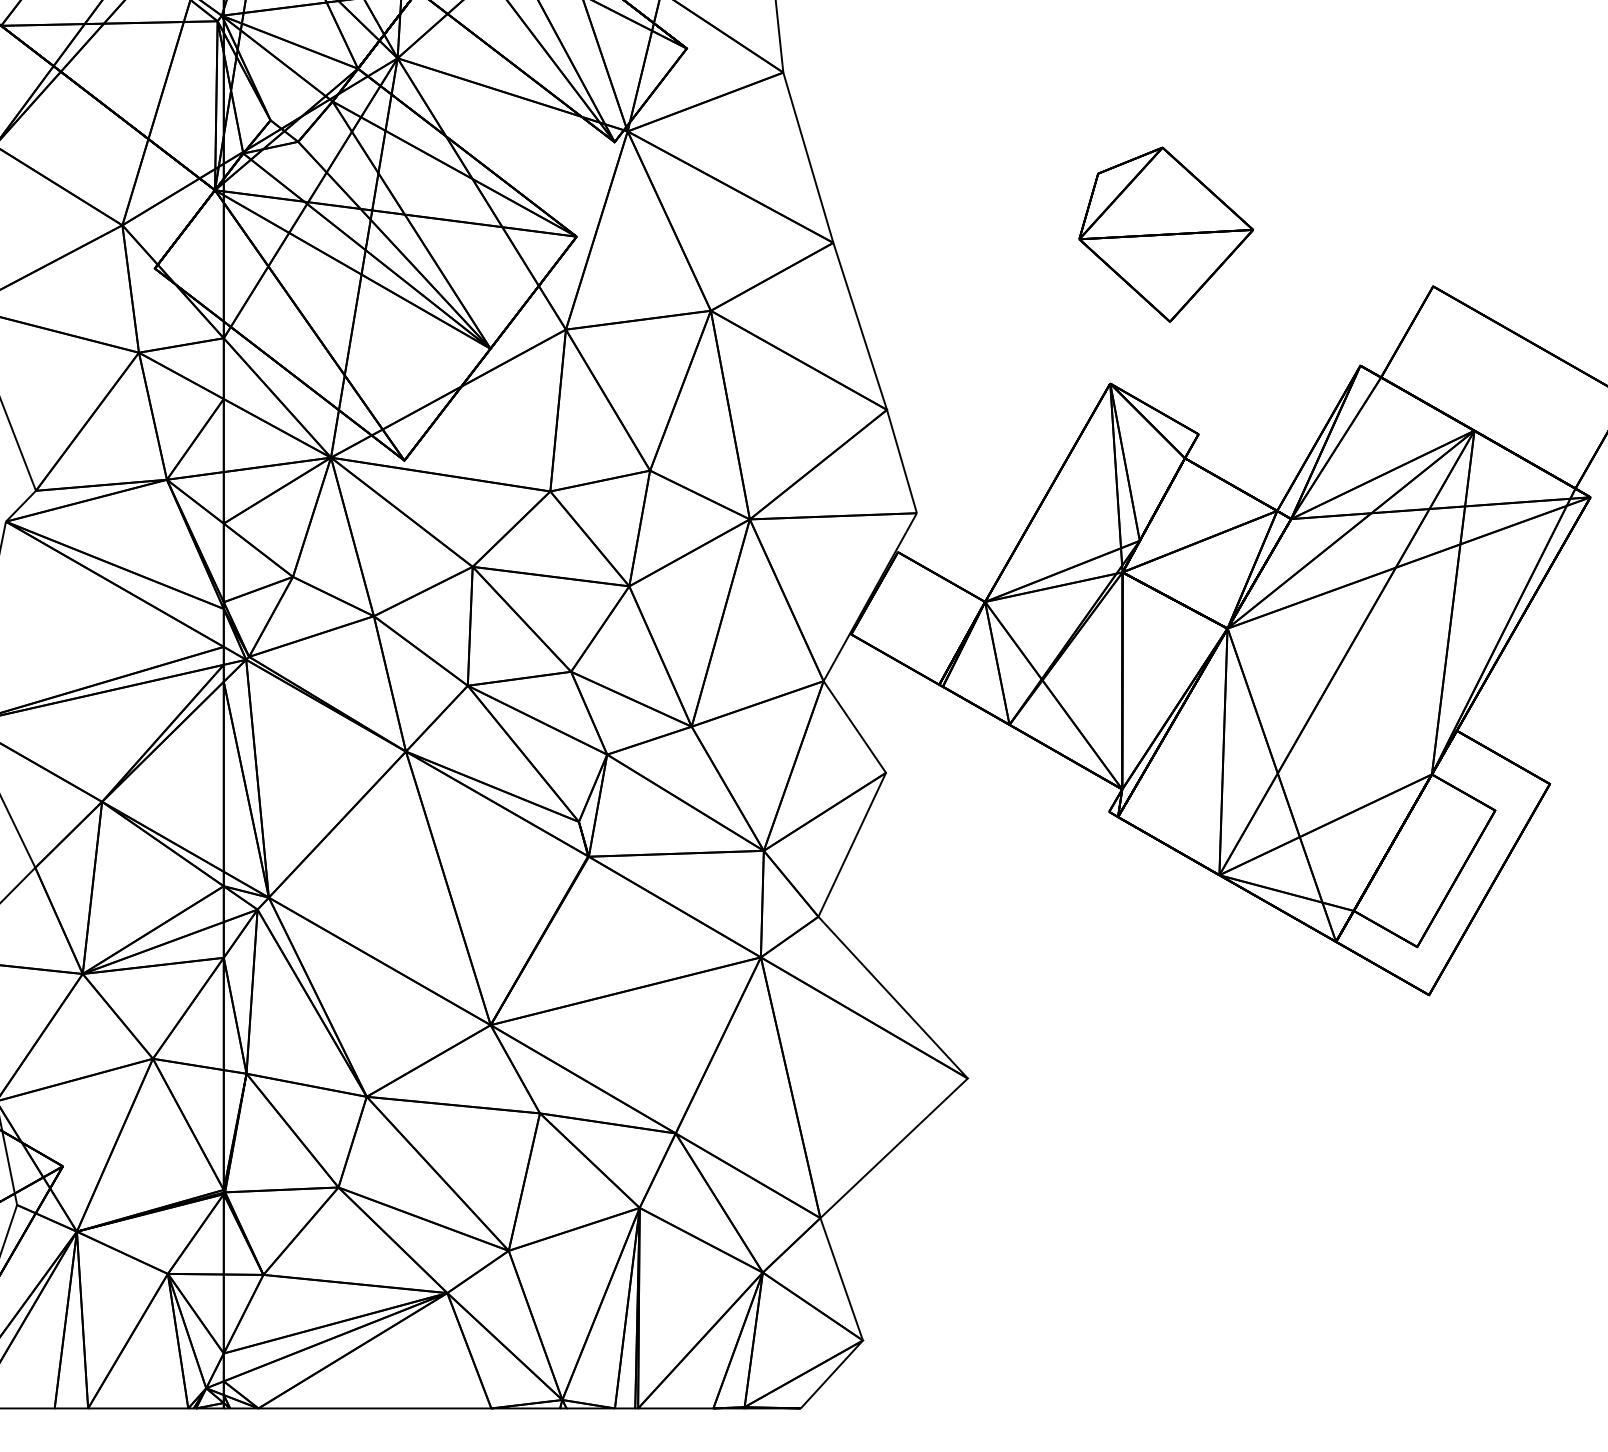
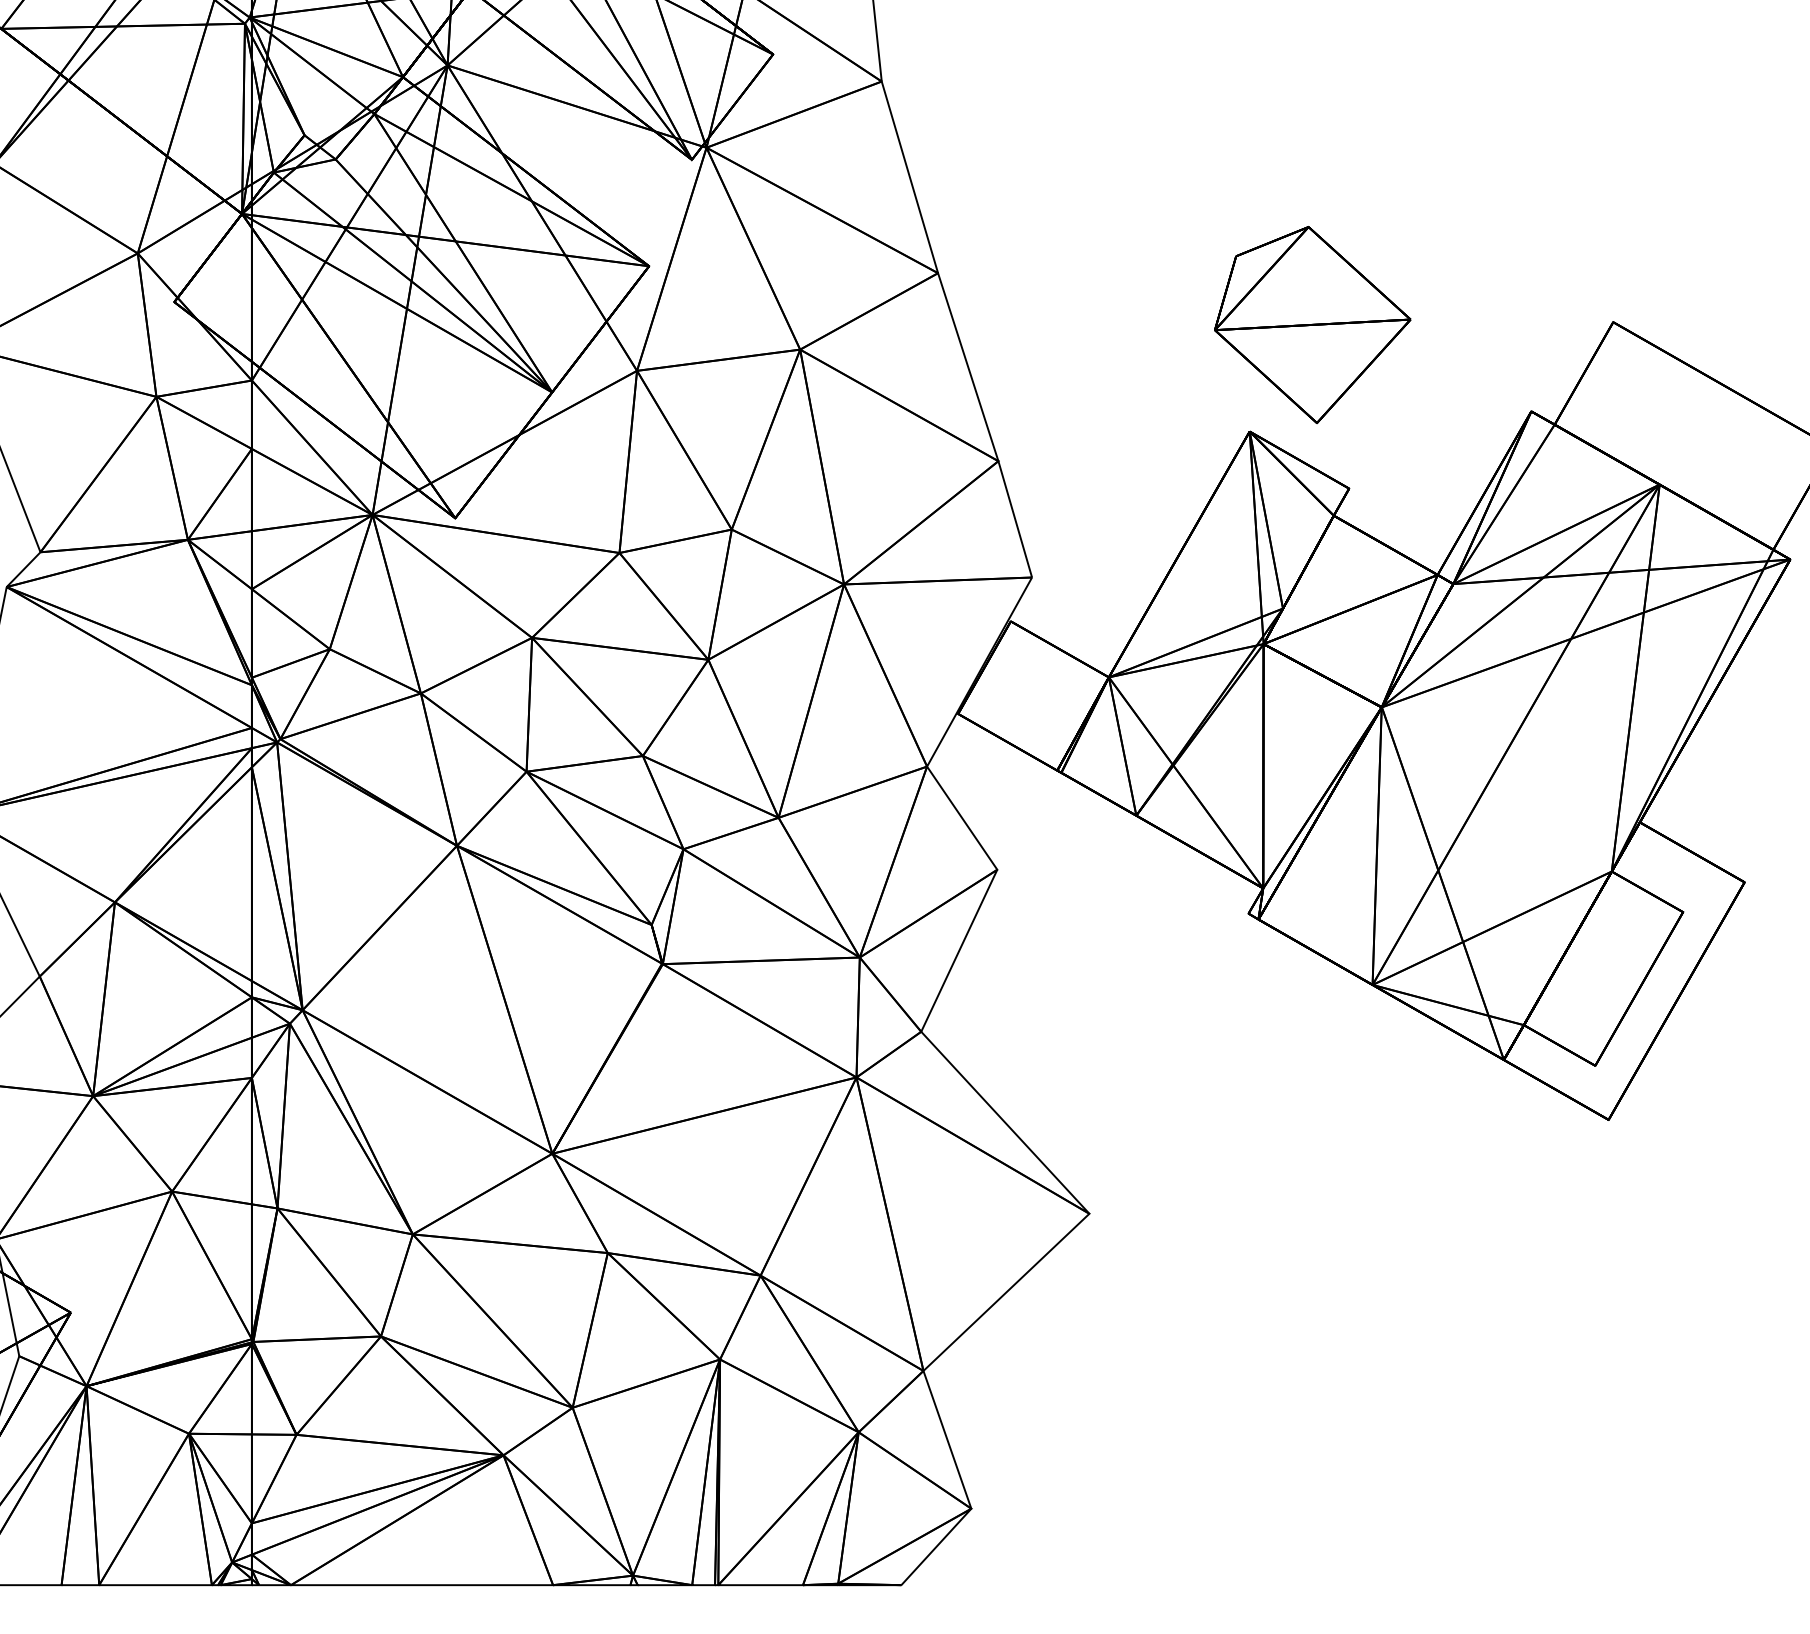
part: (1166, 235) -> (1312, 325), moved

